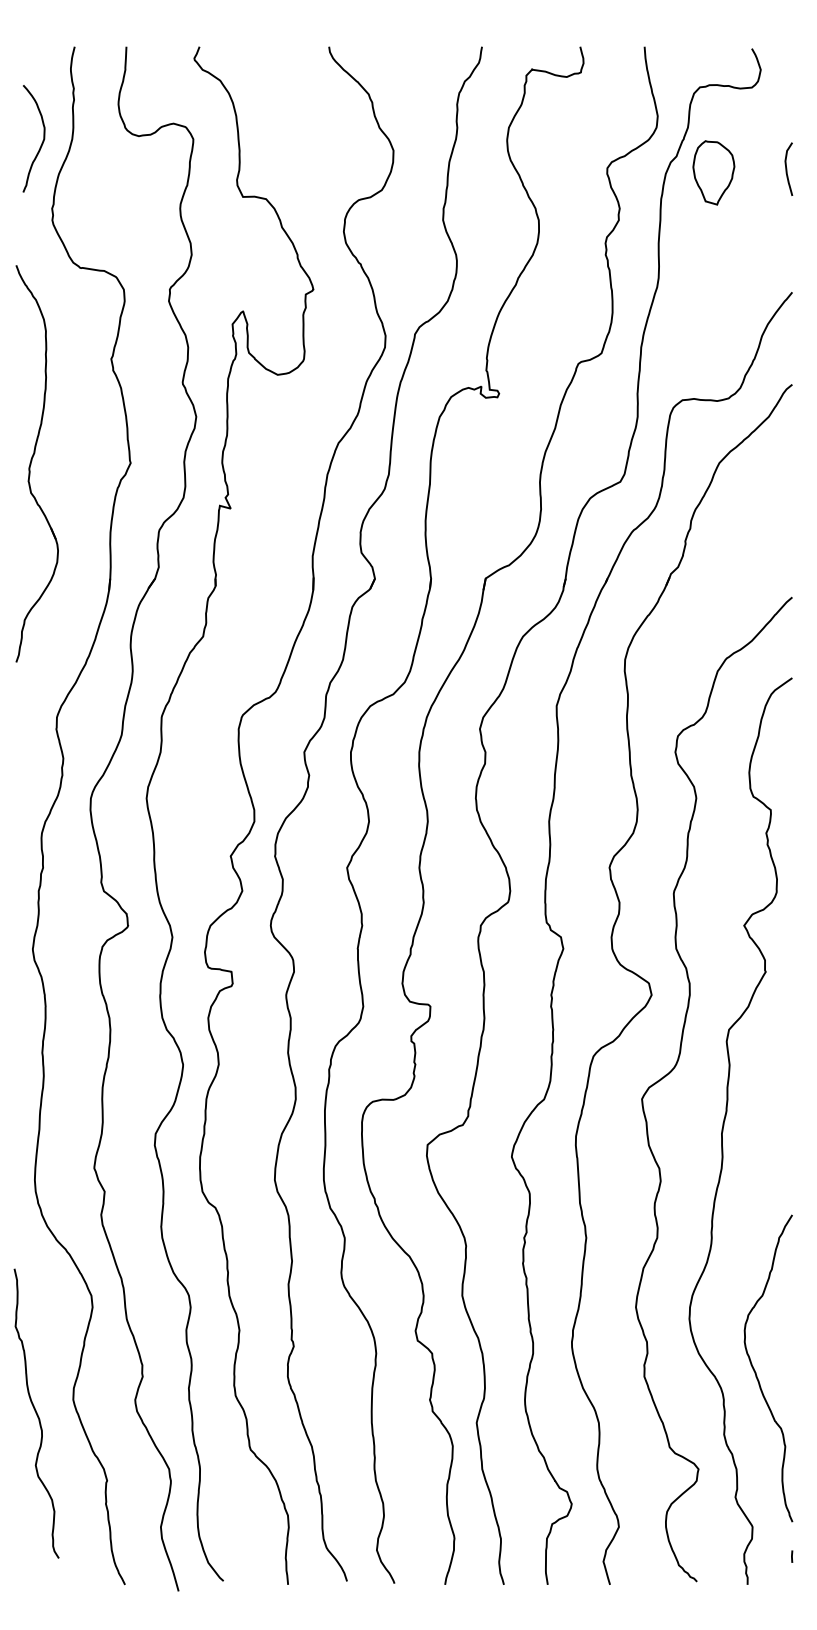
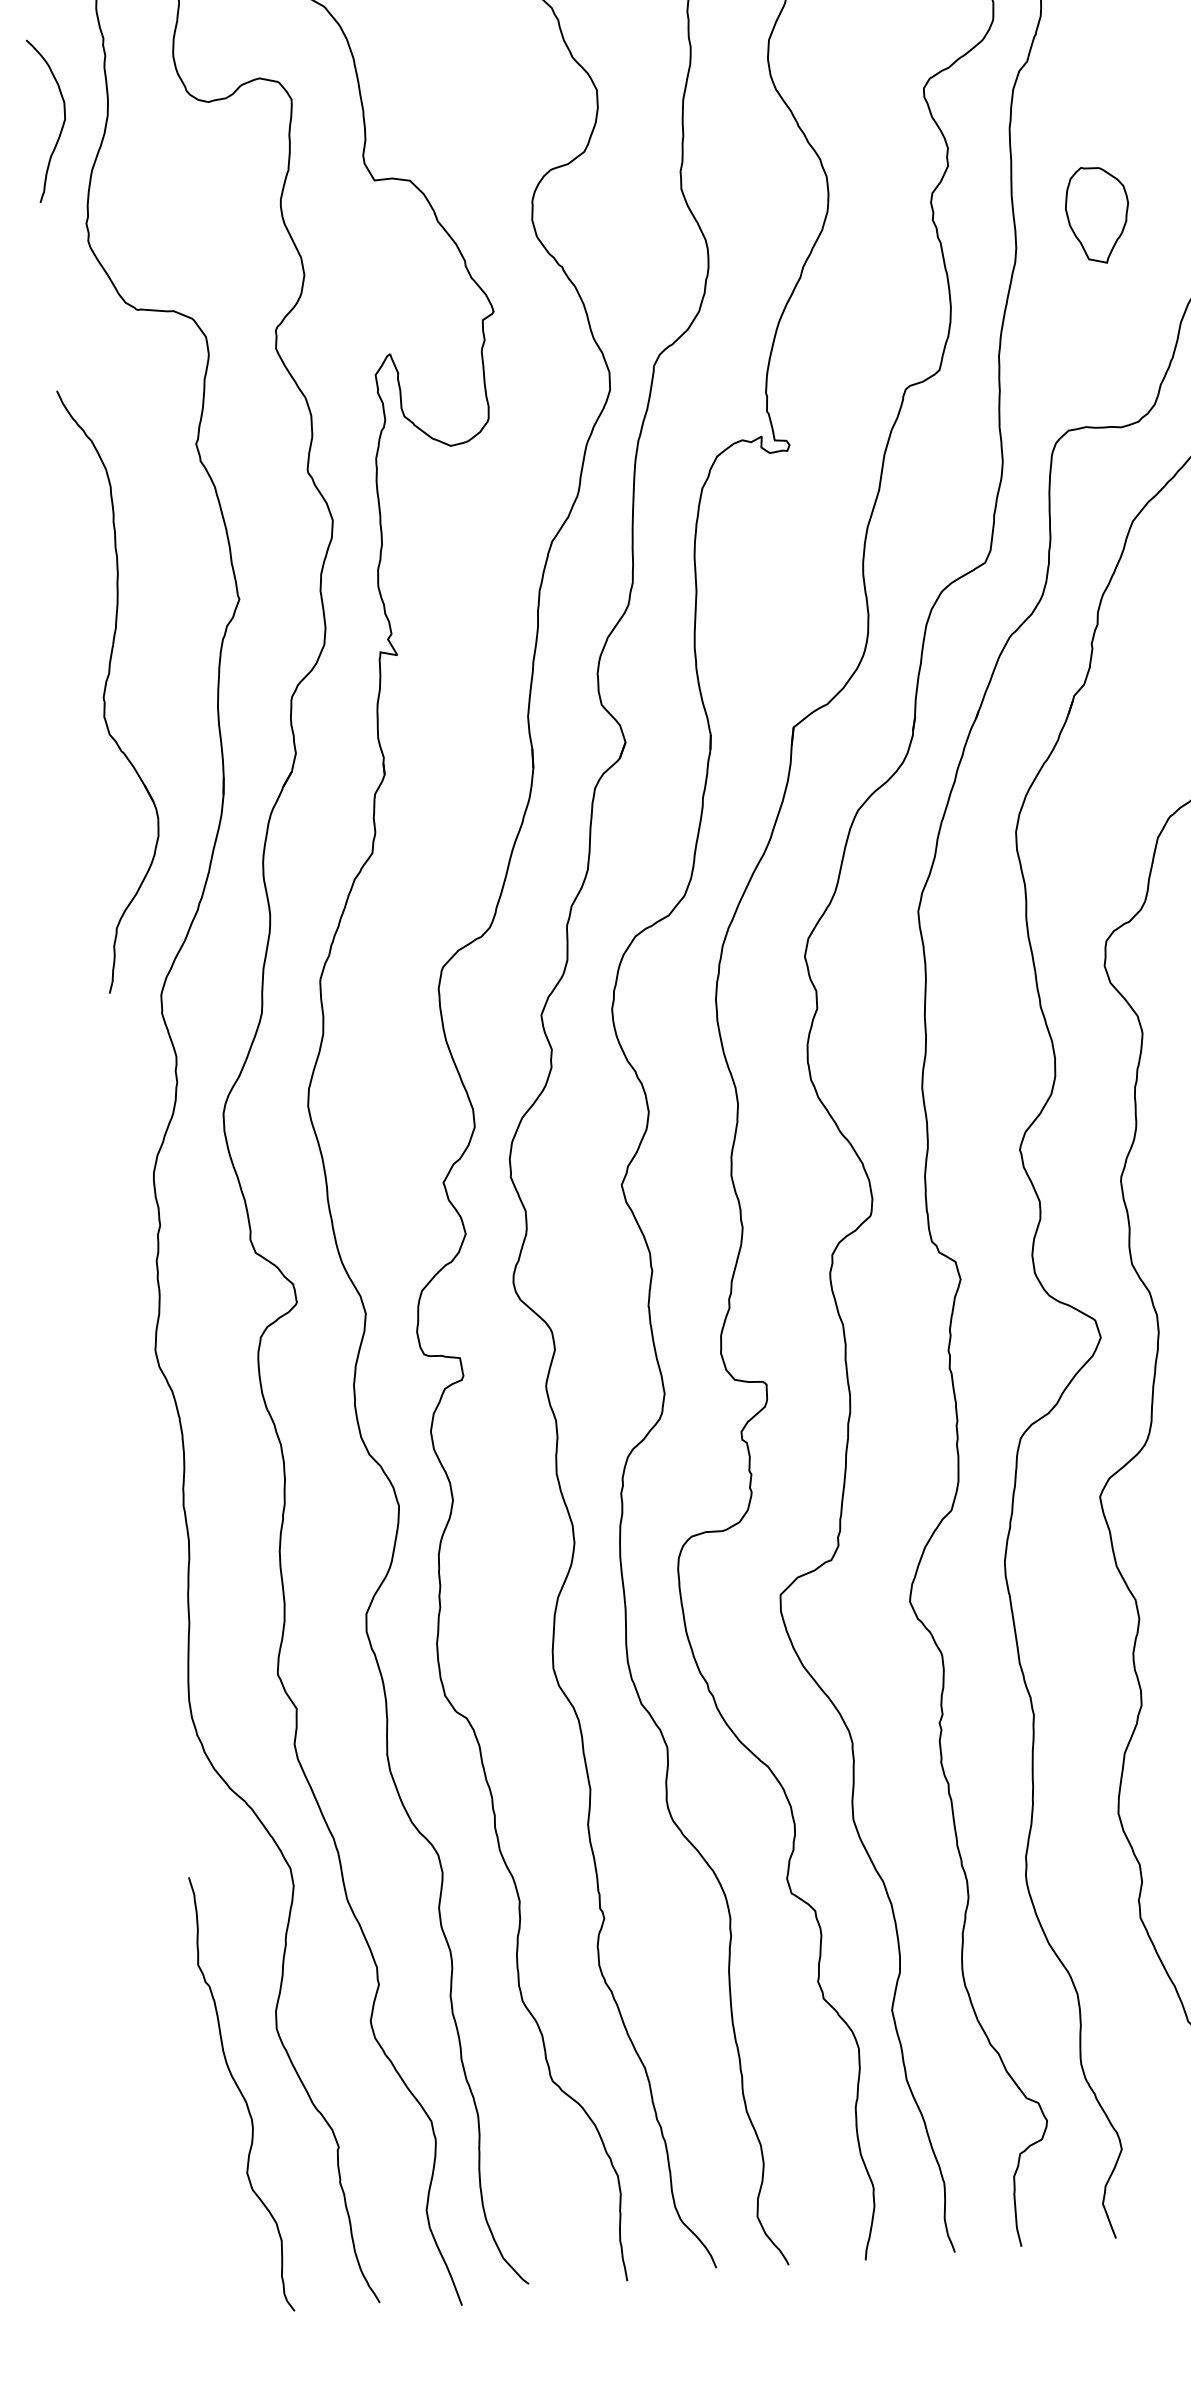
part: (713, 172) -> (1097, 214), moved
part: (36, 463) -> (113, 688), moved
curve: (36, 1413) -> (241, 2094), moved

